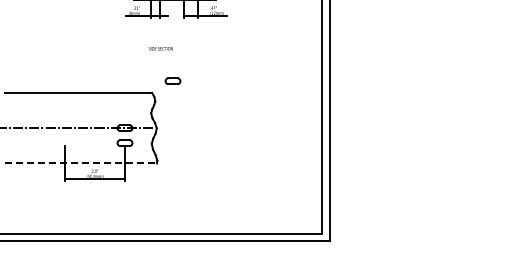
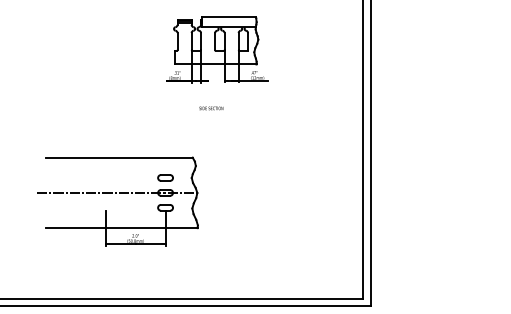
text: (160, 48) -> (211, 108), moved
part: (172, 80) -> (165, 177), moved
line: (80, 163) -> (121, 228), dashed -> solid

